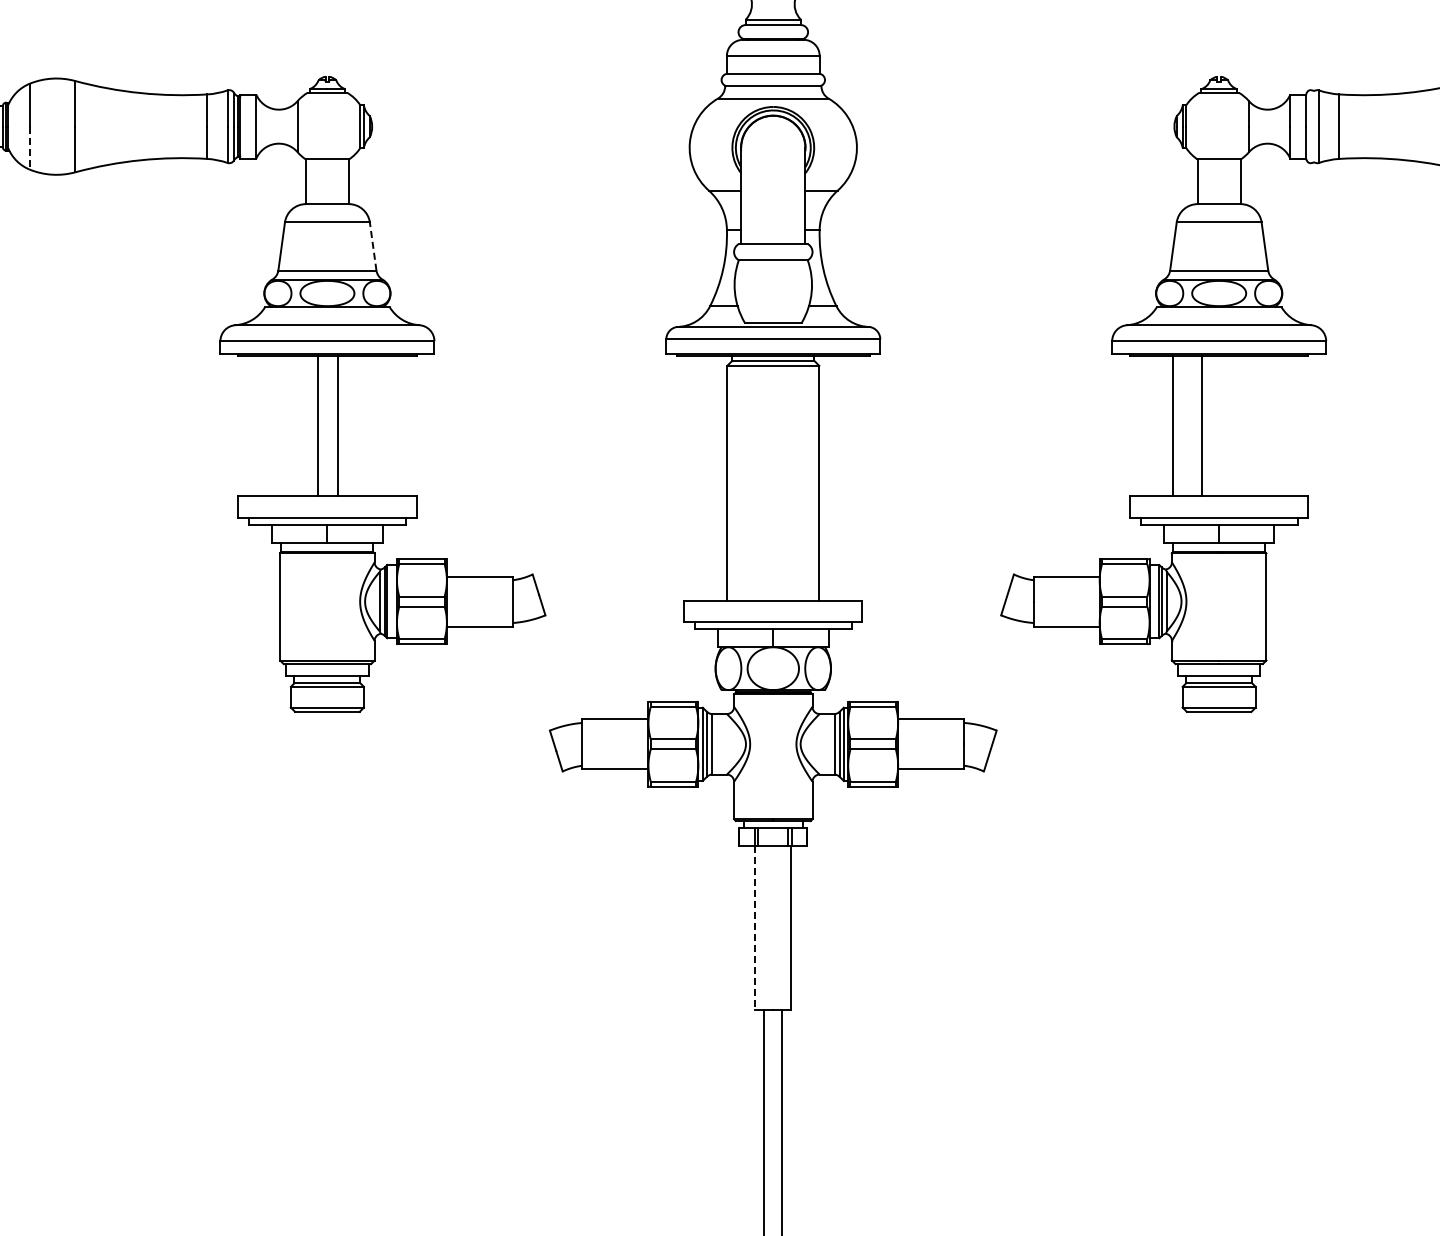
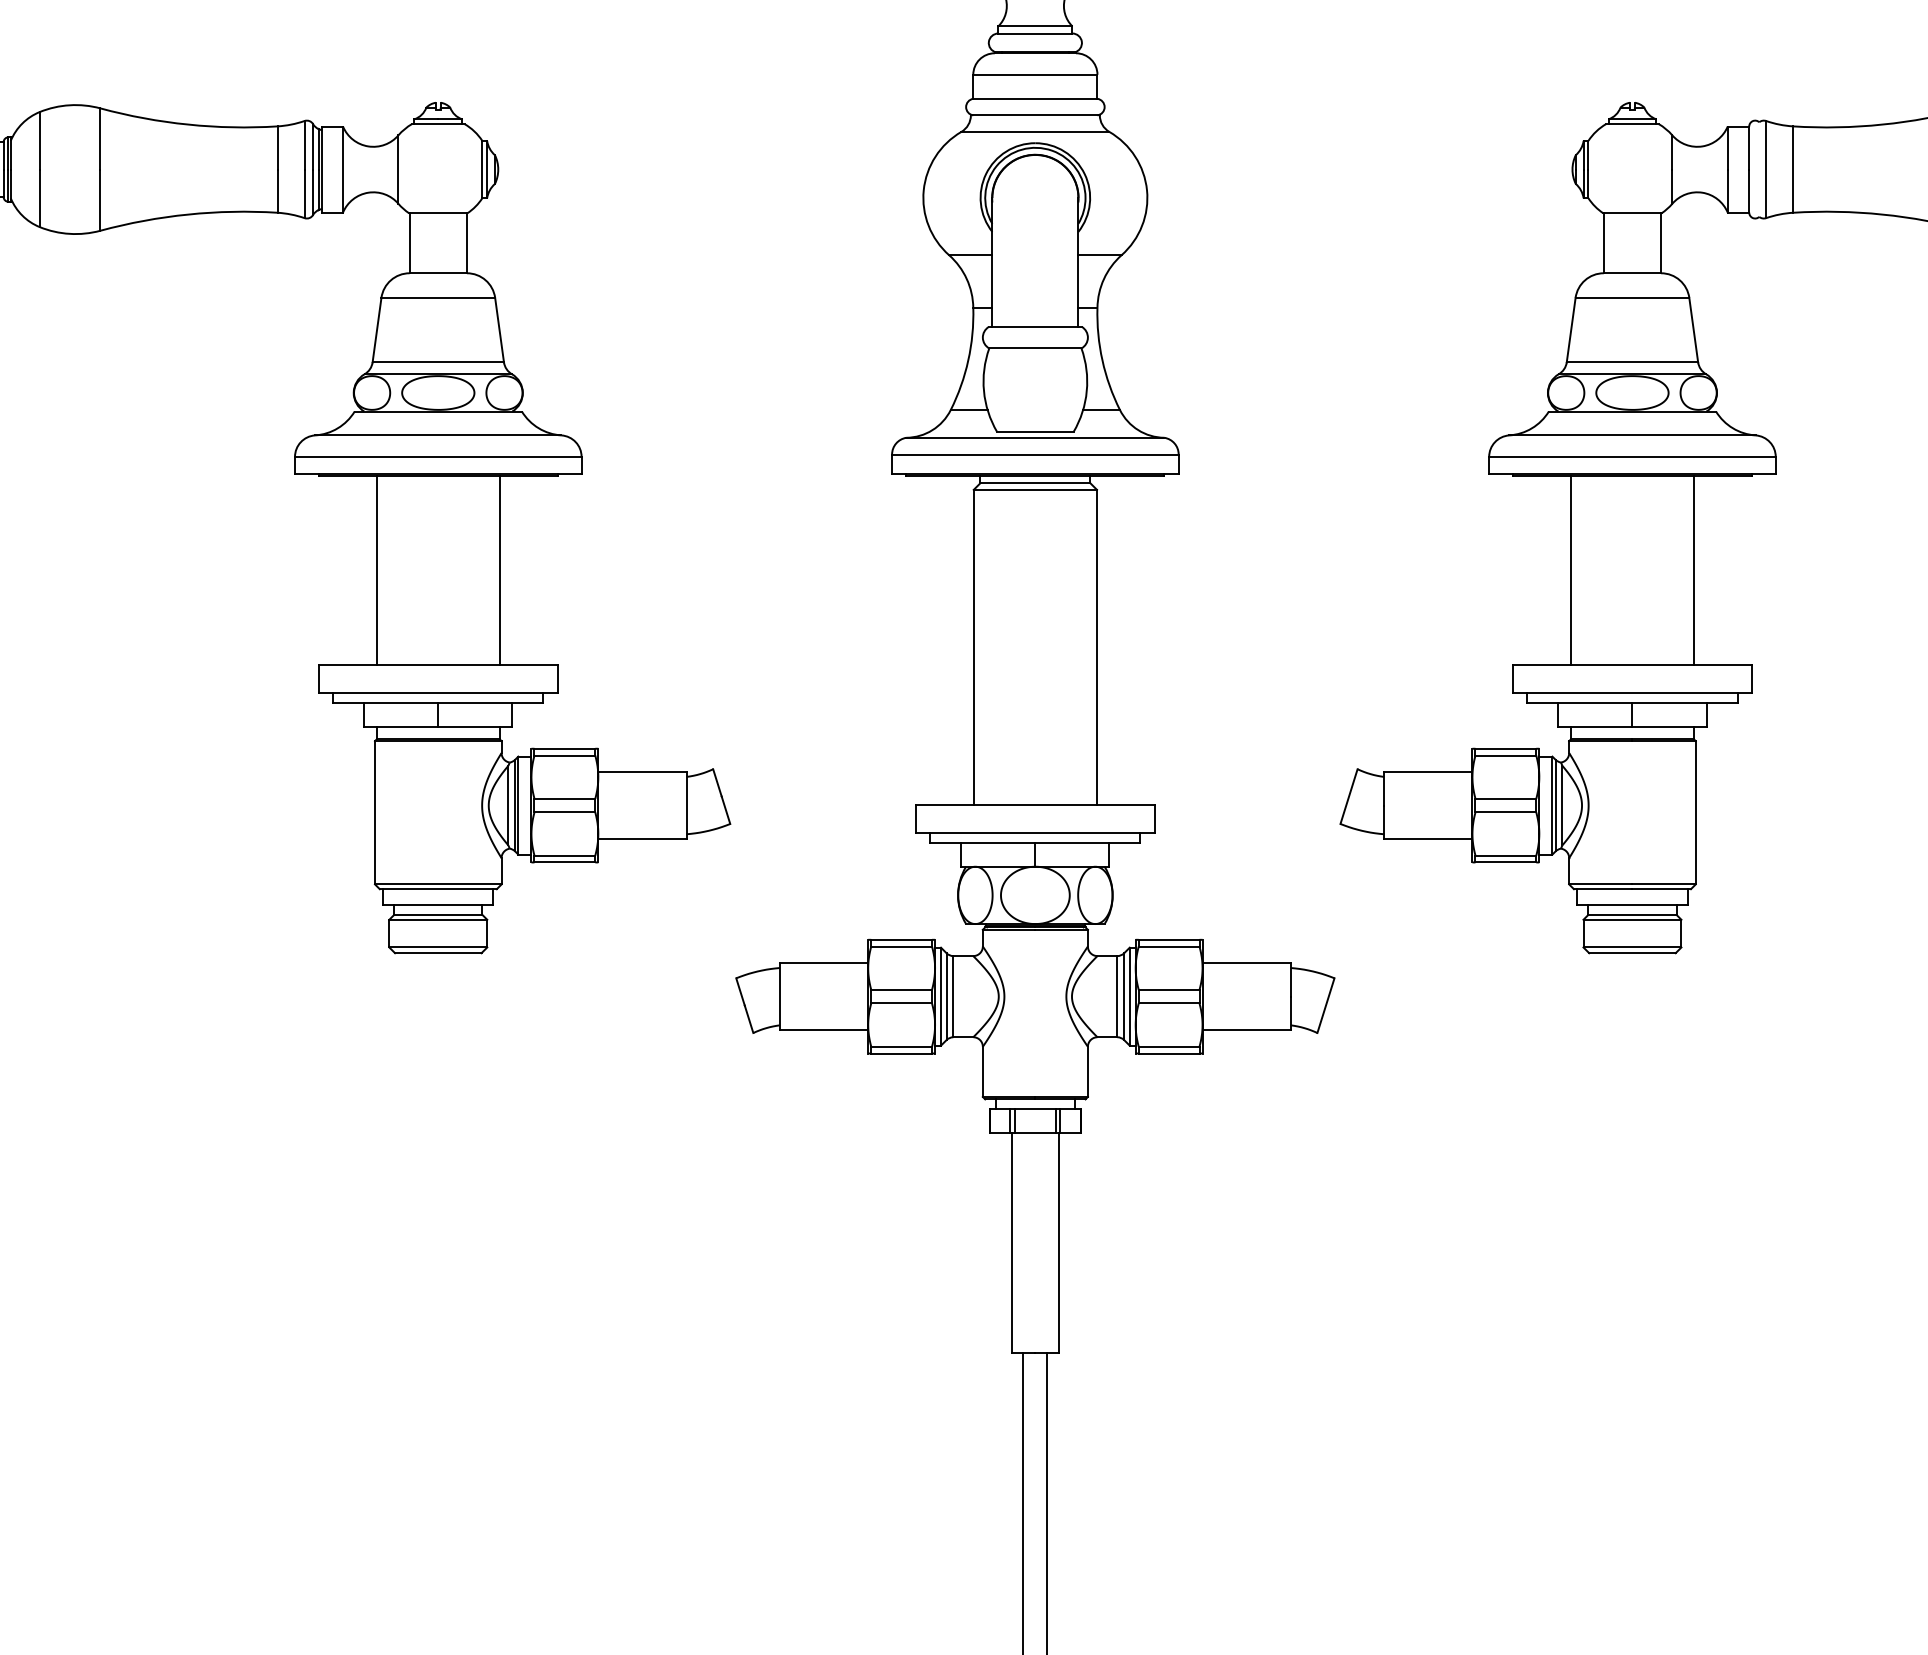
line: (29, 148) -> (39, 198), dashed -> solid
line: (373, 246) -> (500, 330), dashed -> solid
line: (318, 425) -> (500, 569), moved
line: (338, 425) -> (376, 569), moved
line: (1202, 425) -> (1694, 569), moved
line: (755, 928) -> (1011, 1243), dashed -> solid

